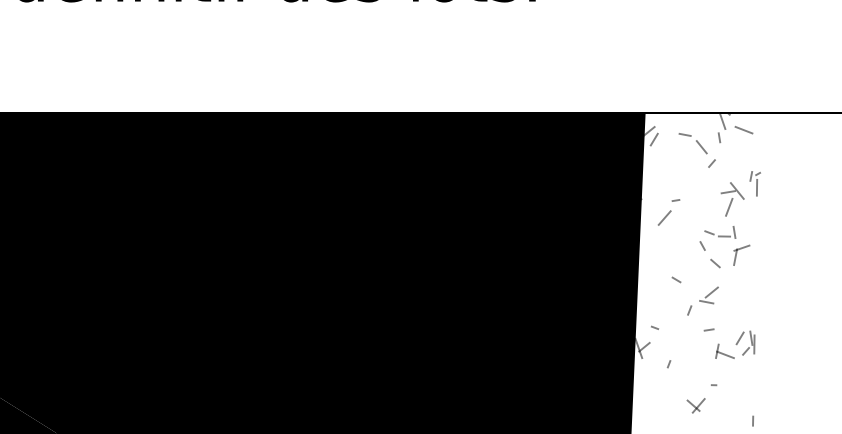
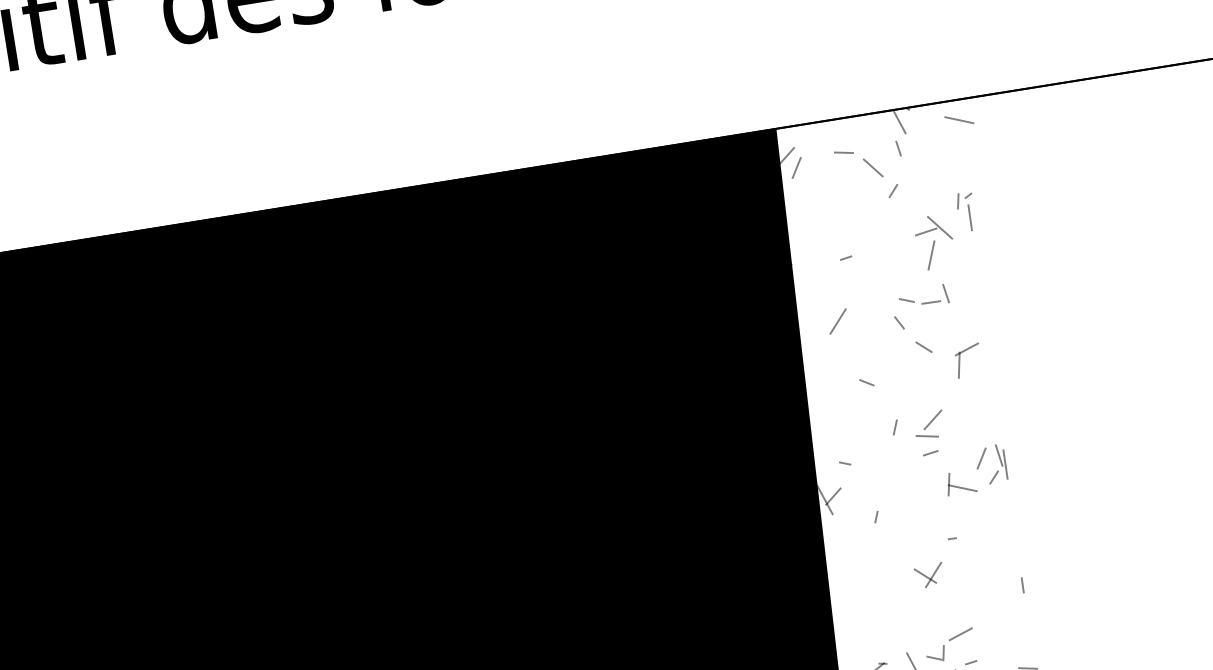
line: (743, 130) -> (958, 120), moved
line: (664, 217) -> (837, 320), moved
part: (741, 254) -> (967, 359), moved
part: (708, 295) -> (928, 425), moved

